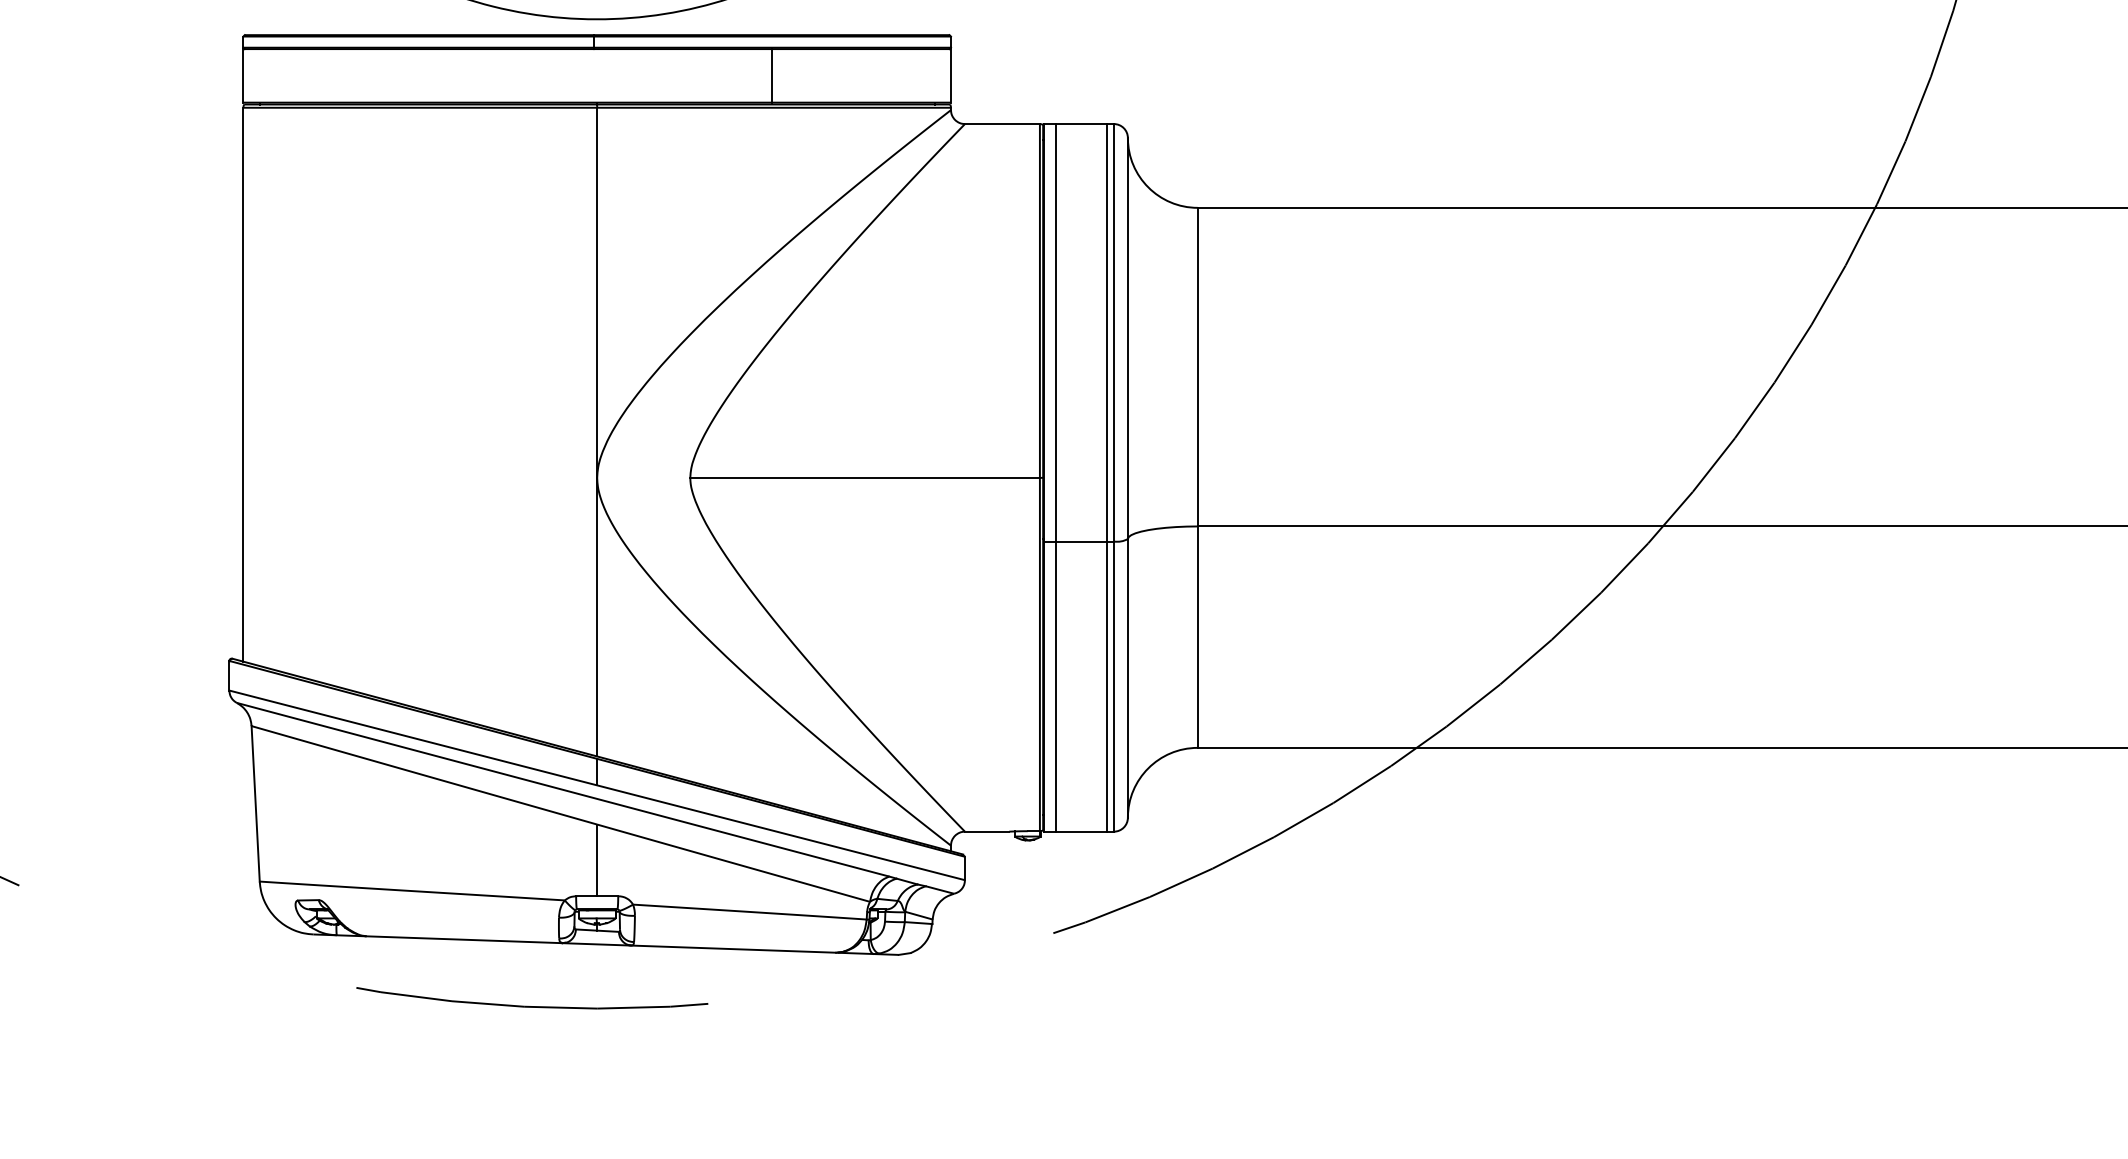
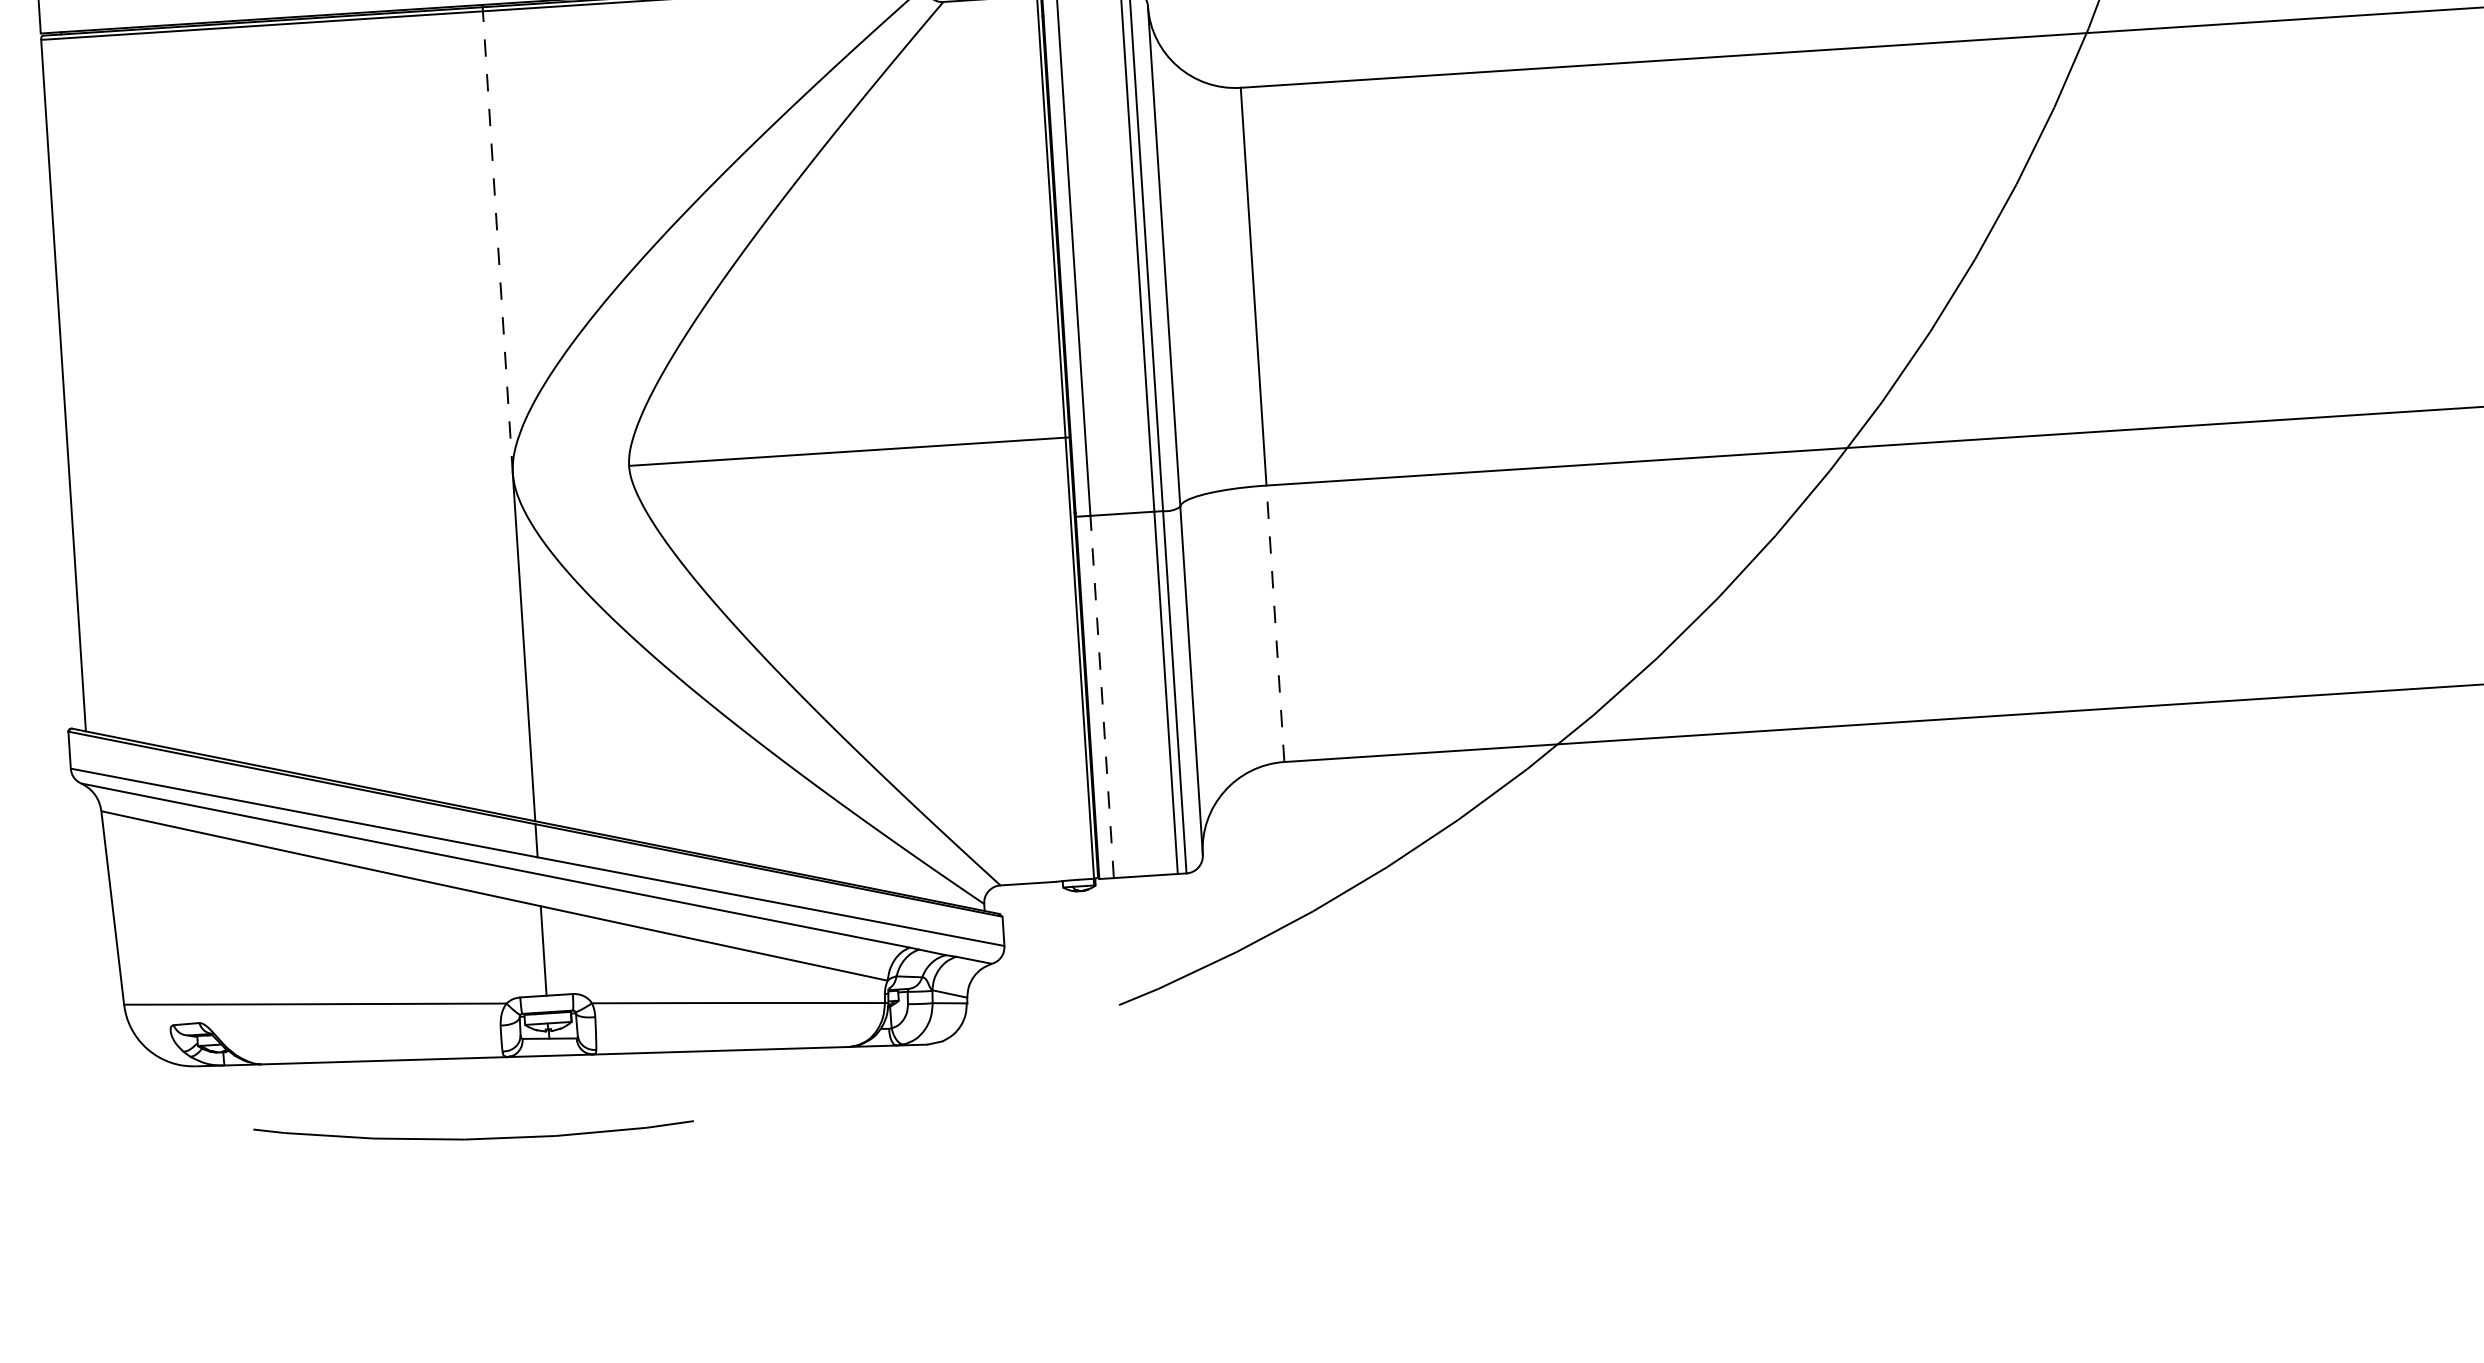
line: (597, 292) -> (498, 241), solid -> dashed
line: (1197, 637) -> (1275, 624), solid -> dashed
line: (1055, 686) -> (1101, 696), solid -> dashed

